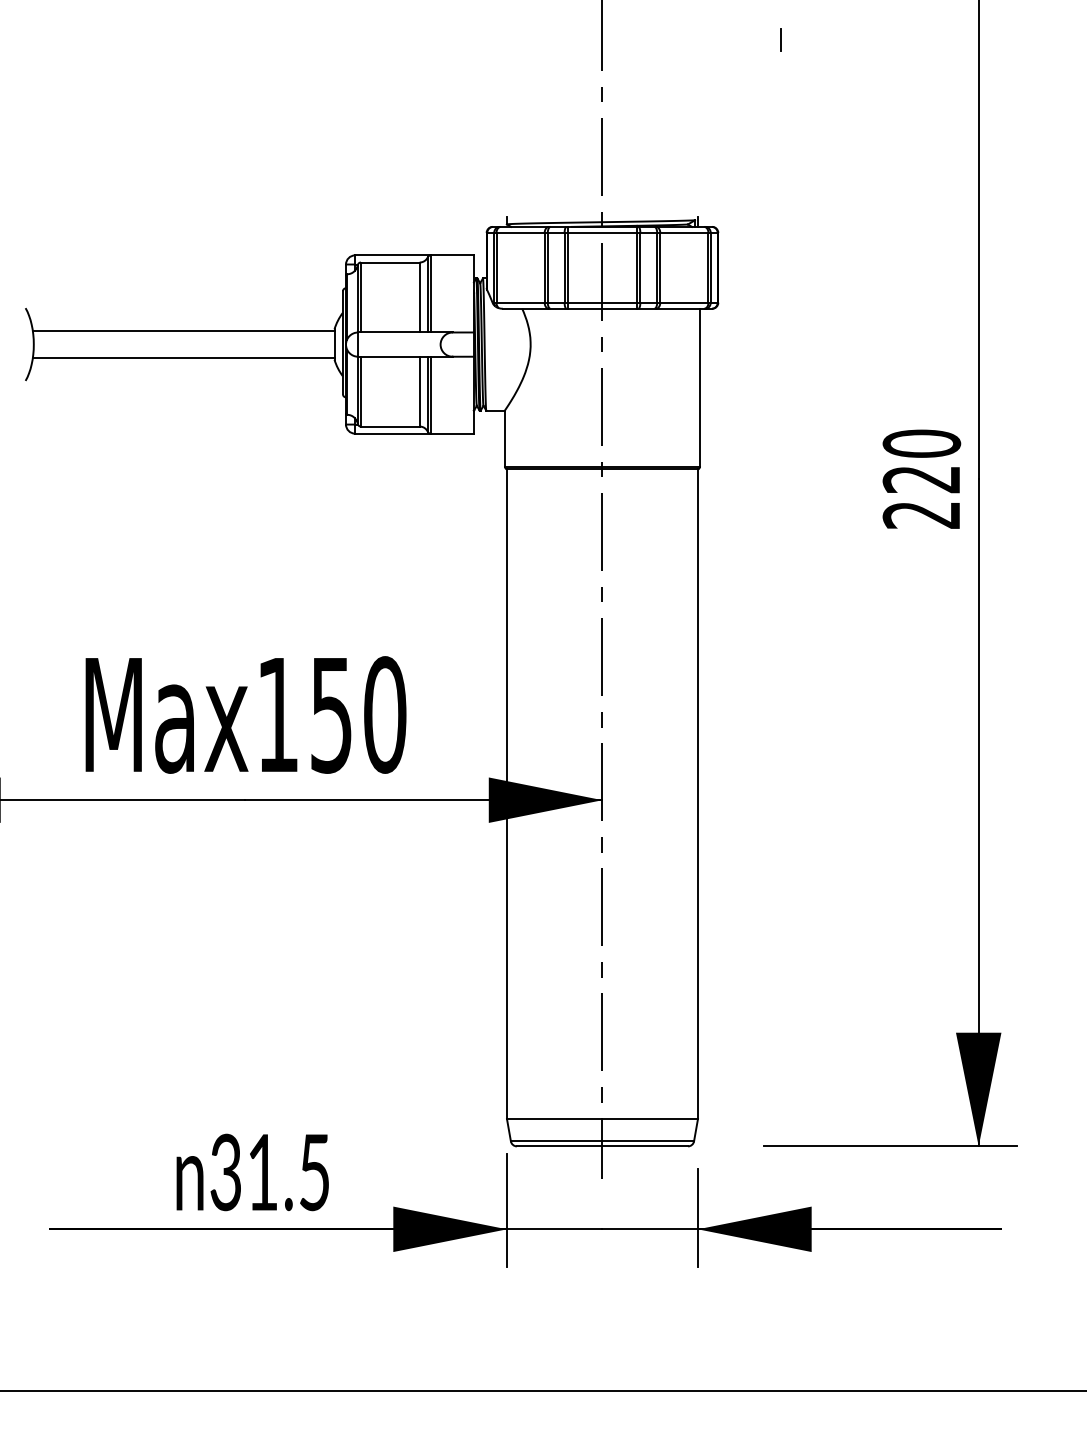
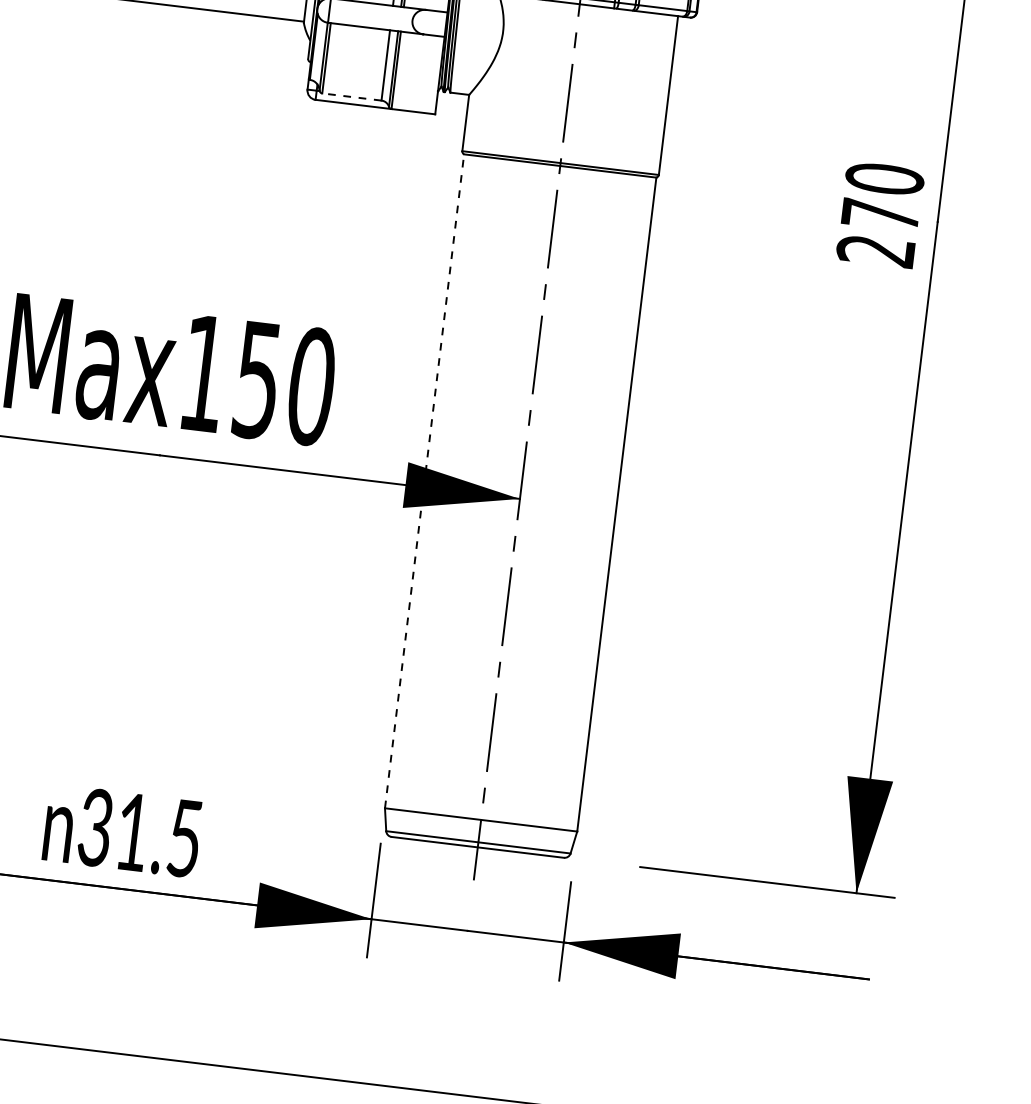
line: (389, 426) -> (351, 96), solid -> dashed
text: (920, 479) -> (879, 214), 220 -> 270
line: (506, 794) -> (424, 481), solid -> dashed

